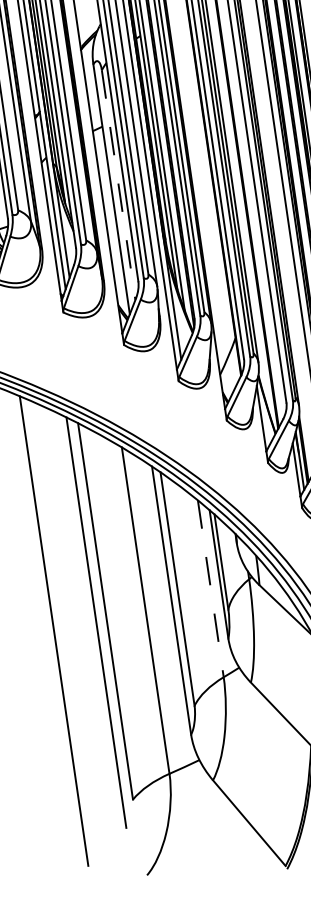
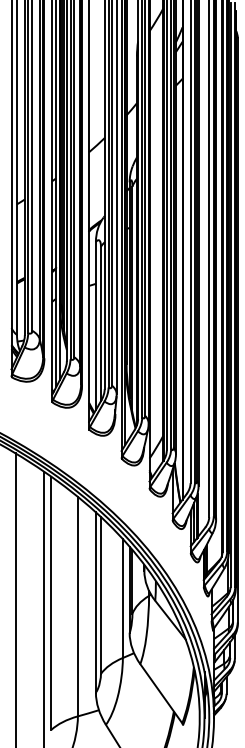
line: (118, 186) -> (100, 324), dashed -> solid
line: (210, 590) -> (122, 599), dashed -> solid

